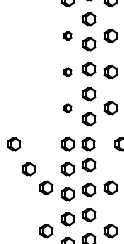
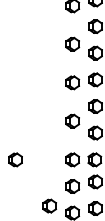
part: (67, 35) -> (72, 43), size x1.67
part: (67, 72) -> (72, 83), size x1.67
part: (67, 108) -> (72, 121), size x1.67
part: (28, 169) -> (30, 186), removed

